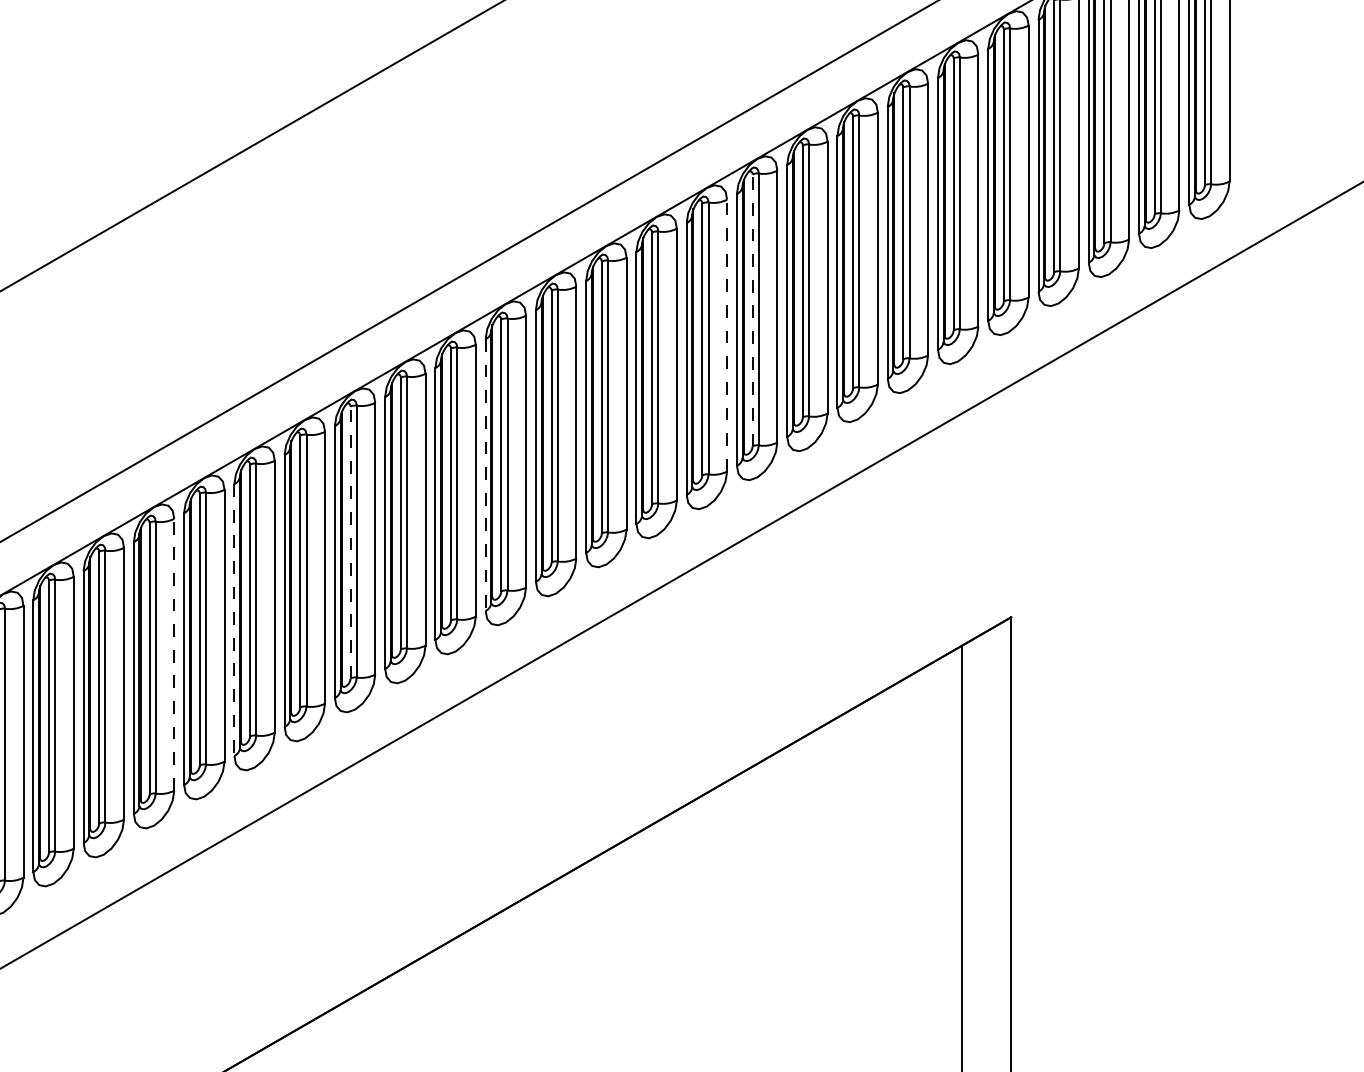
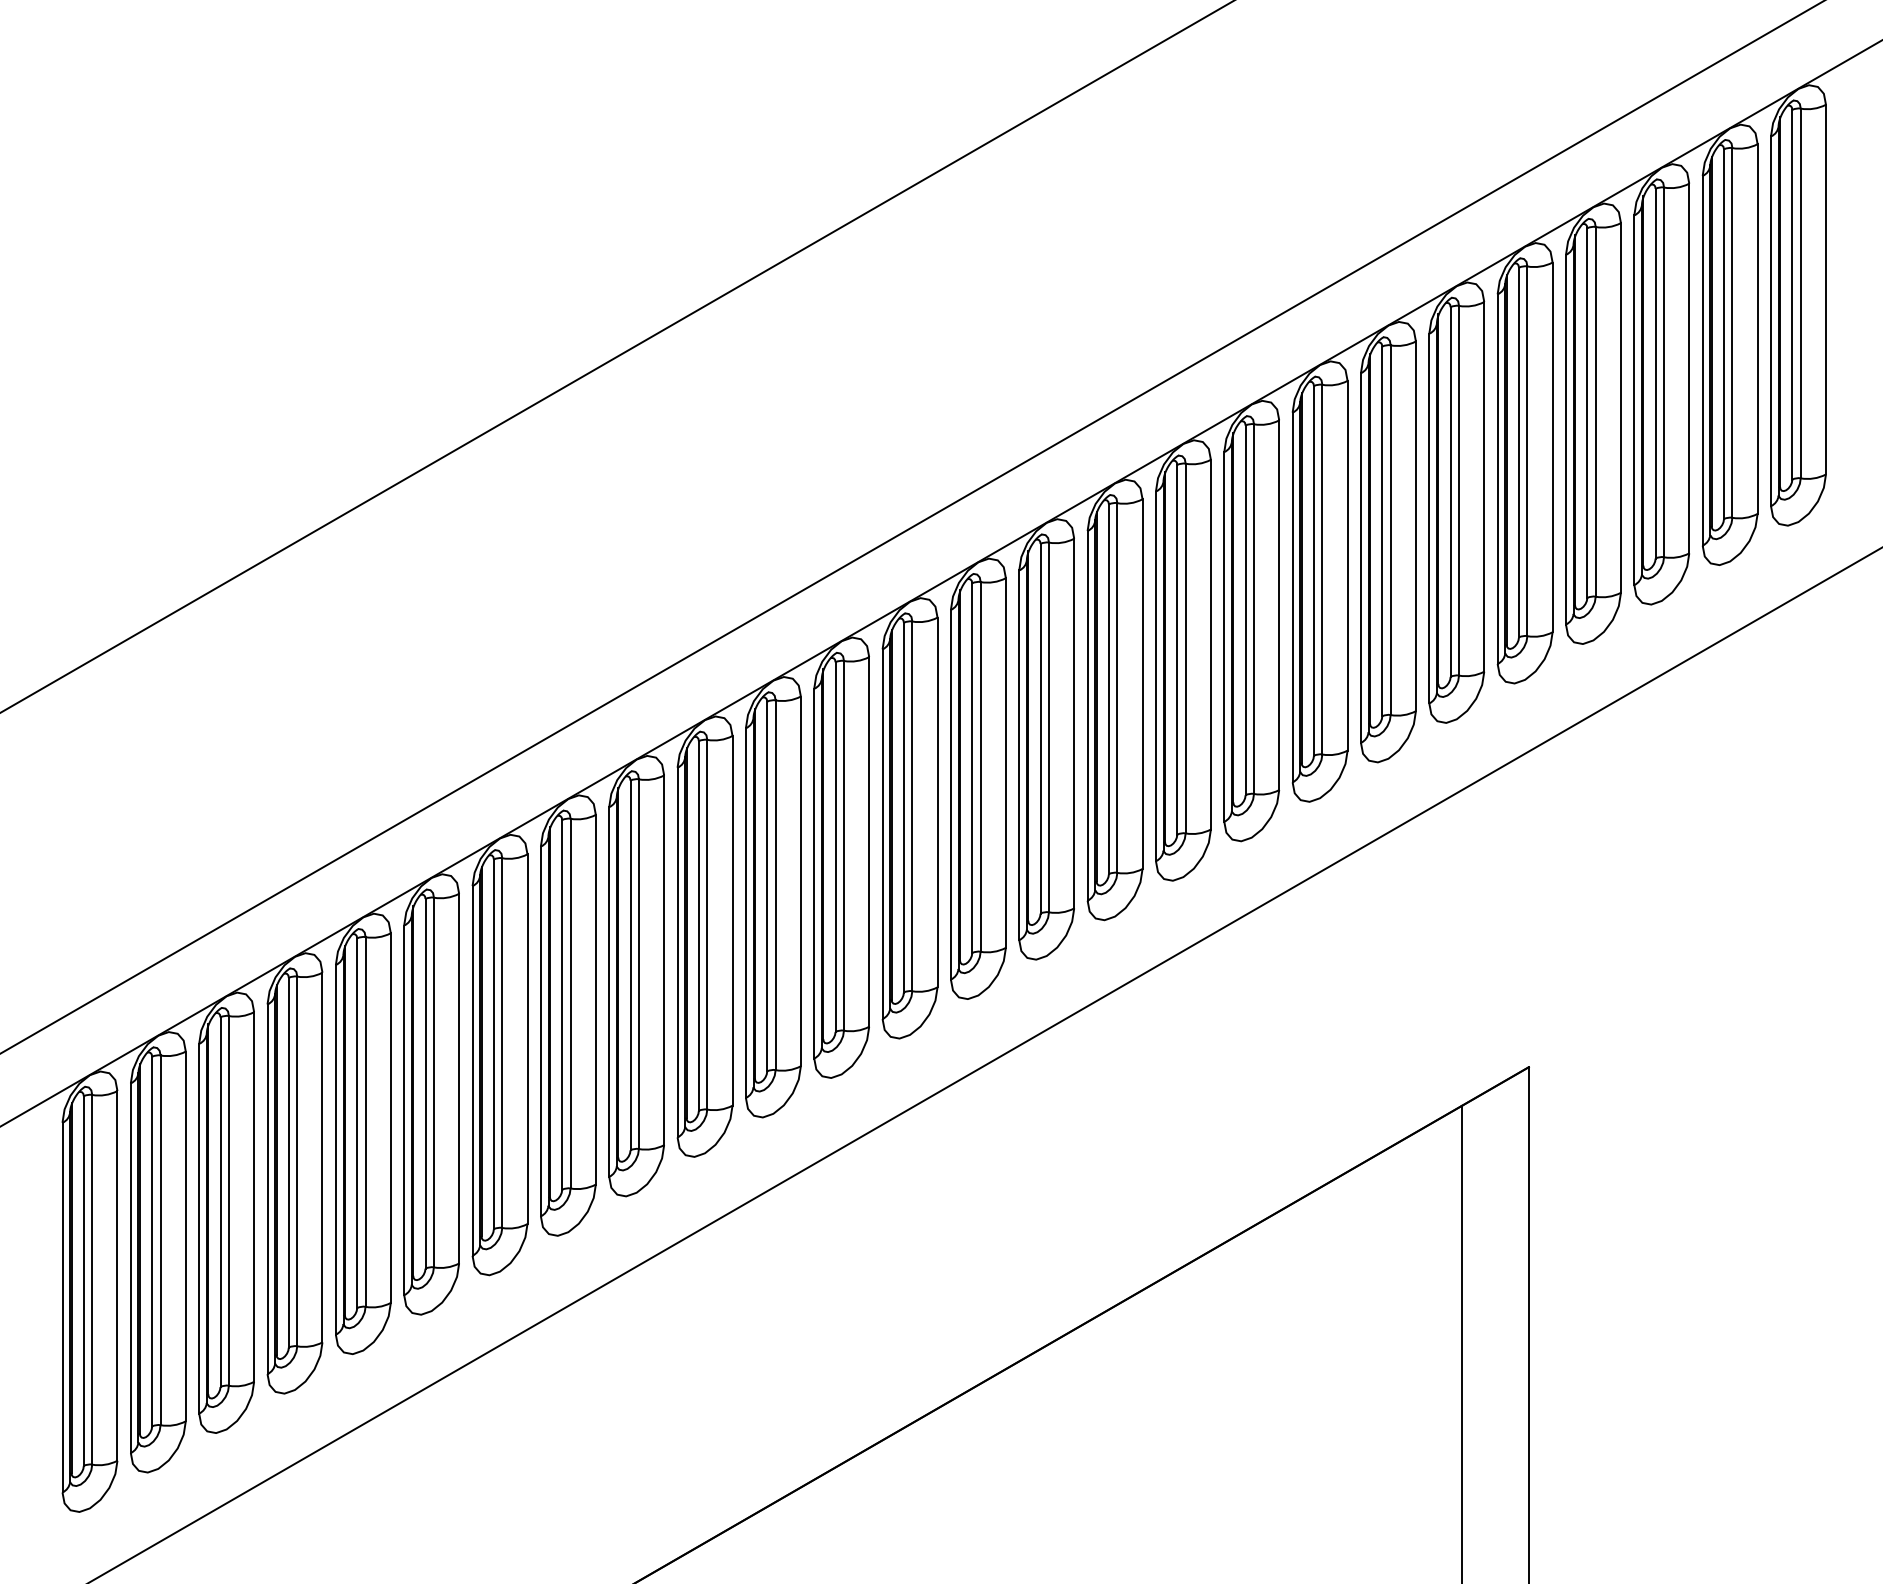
line: (752, 310) -> (1177, 649), dashed -> solid
line: (727, 335) -> (1142, 684), dashed -> solid
line: (485, 474) -> (814, 873), dashed -> solid
line: (350, 542) -> (630, 965), dashed -> solid
line: (234, 619) -> (472, 1070), dashed -> solid
line: (174, 655) -> (390, 1118), dashed -> solid

